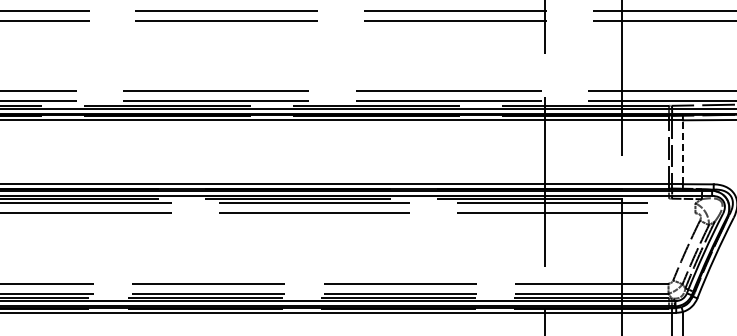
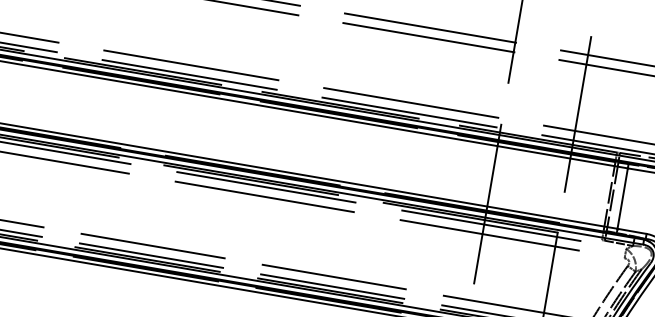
line: (682, 152) -> (622, 198), dashed -> solid

